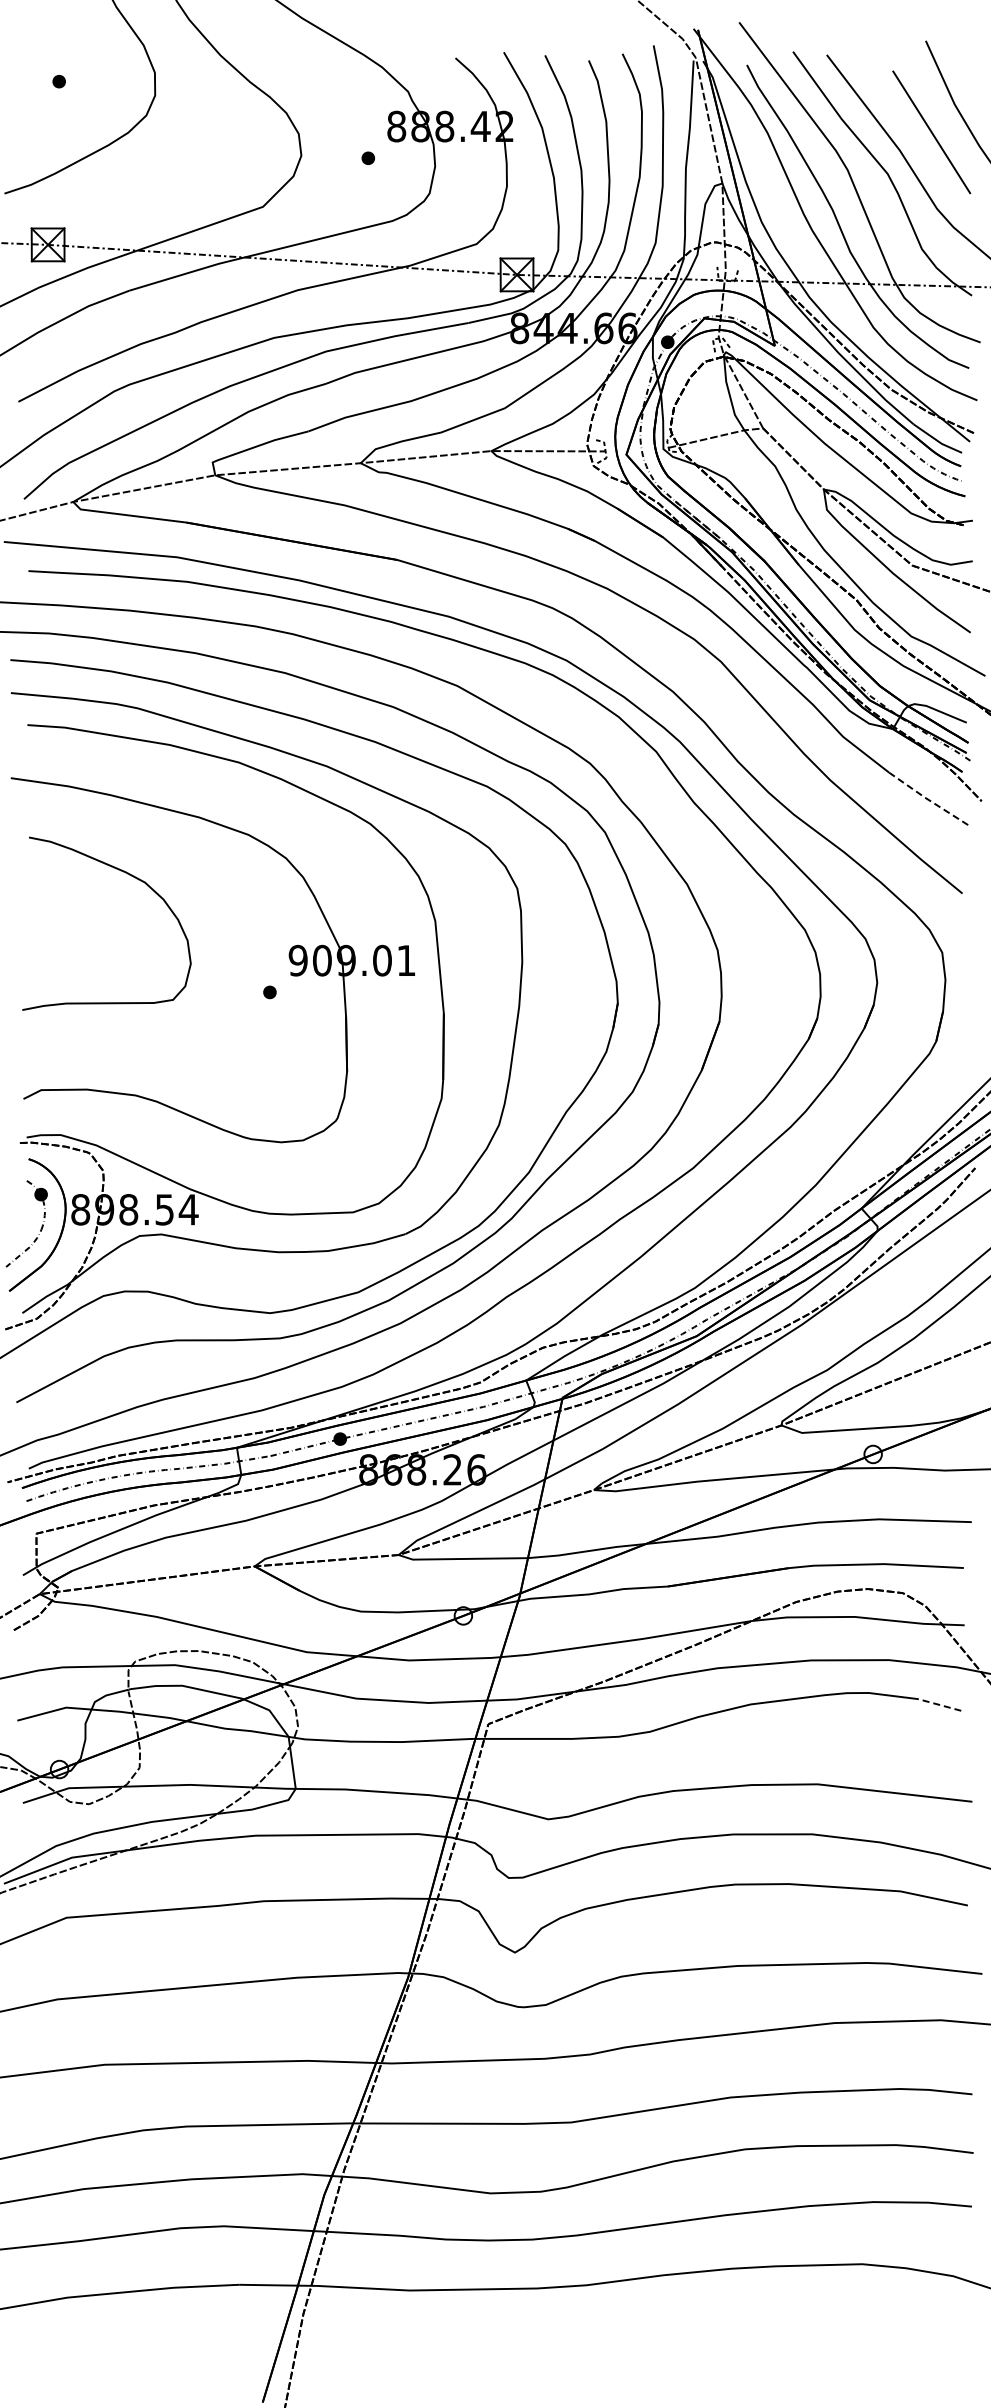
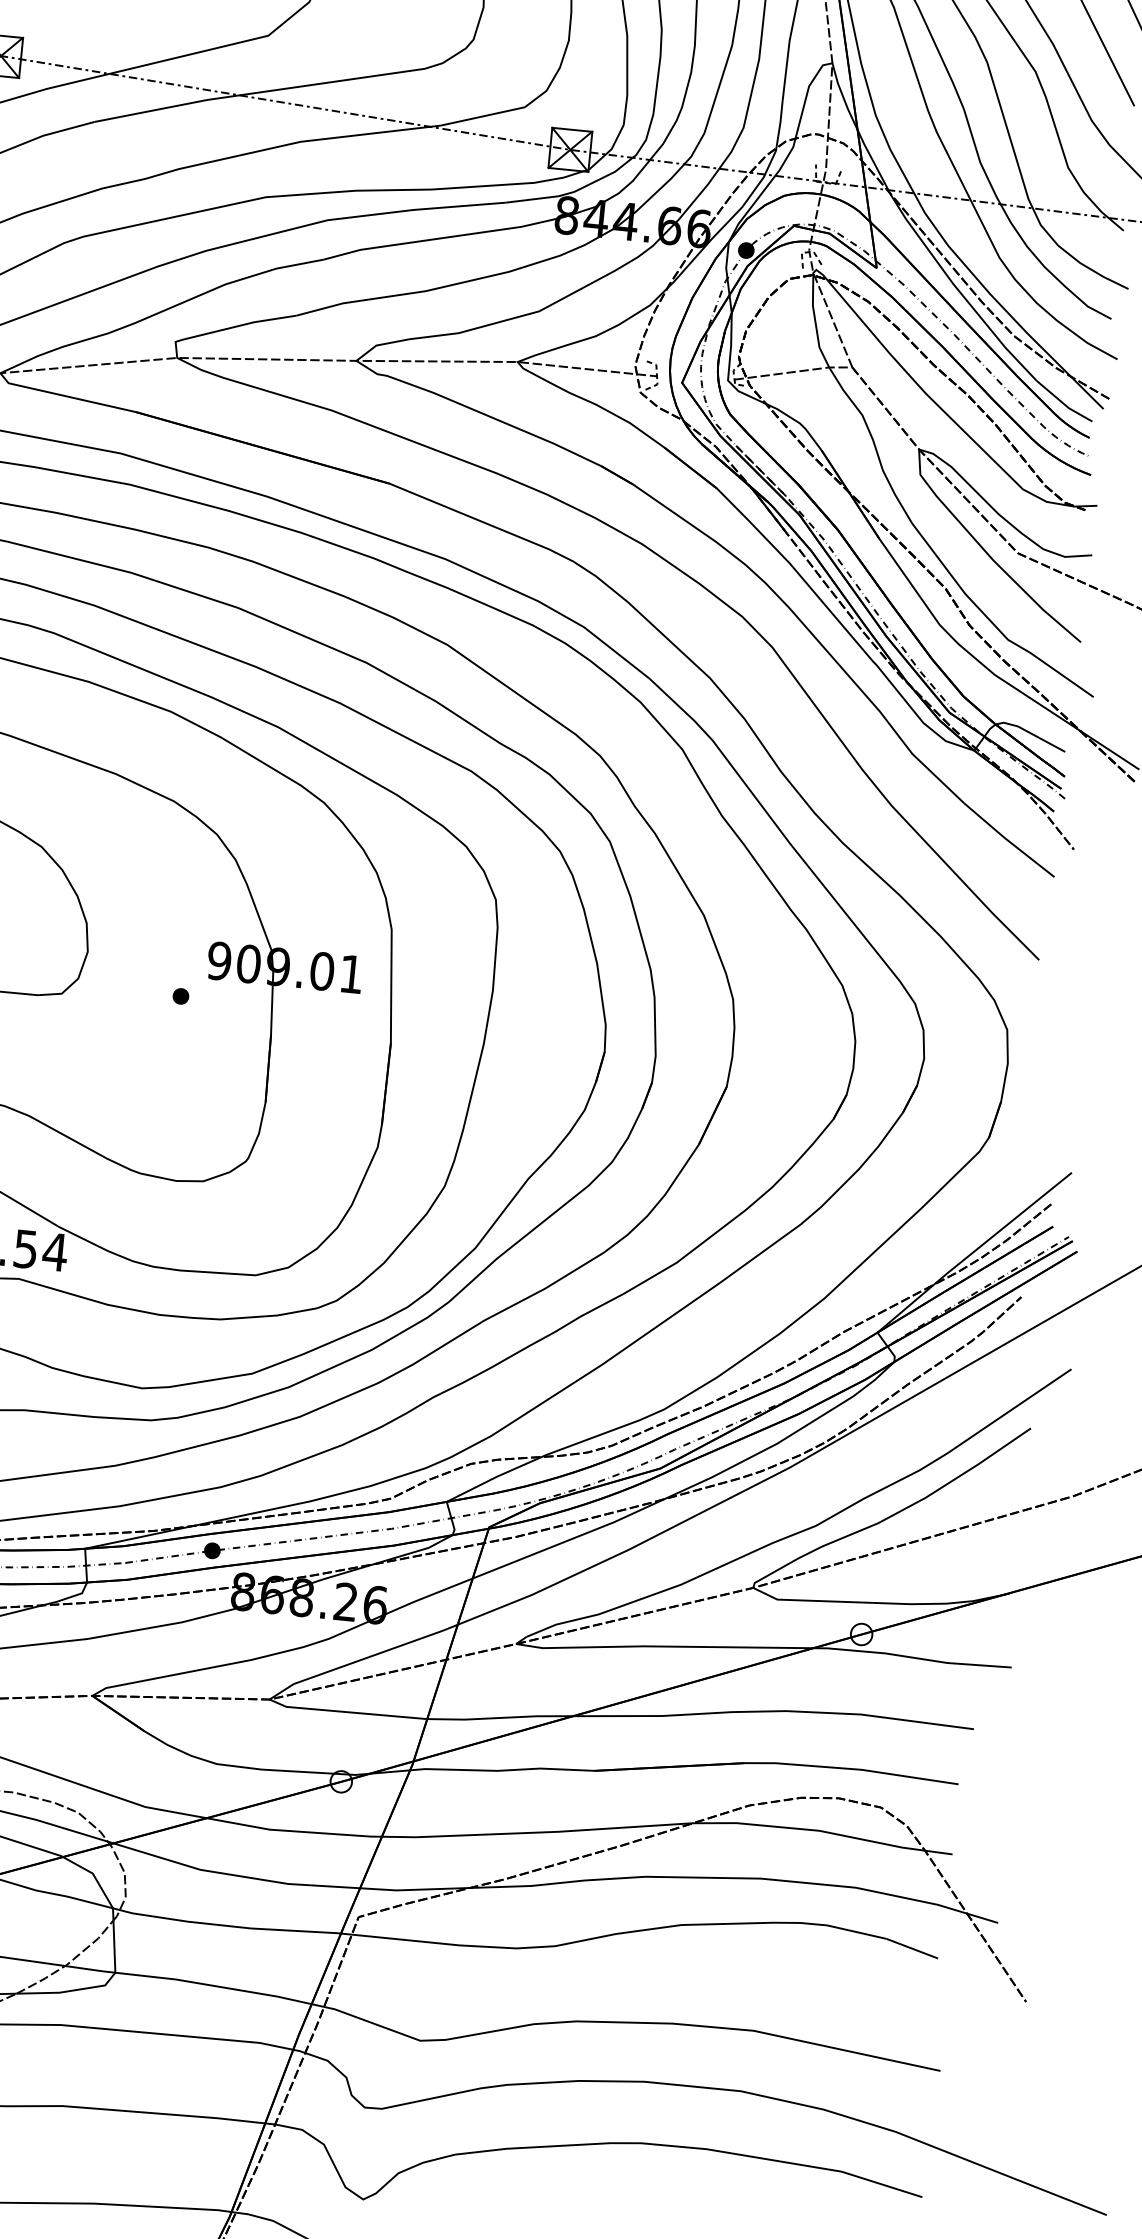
line: (927, 799) -> (1007, 840), dashed -> solid
line: (939, 1704) -> (912, 1948), dashed -> solid

